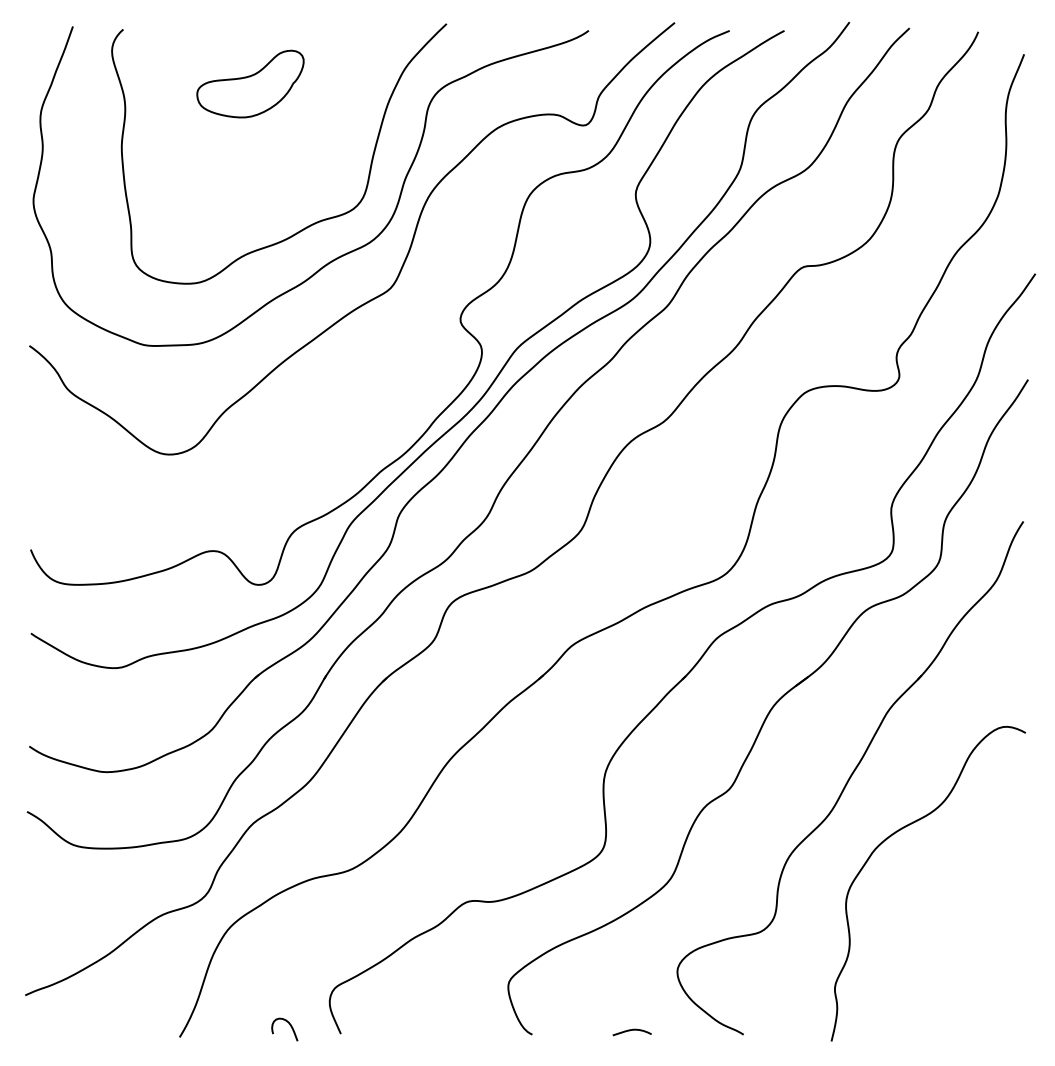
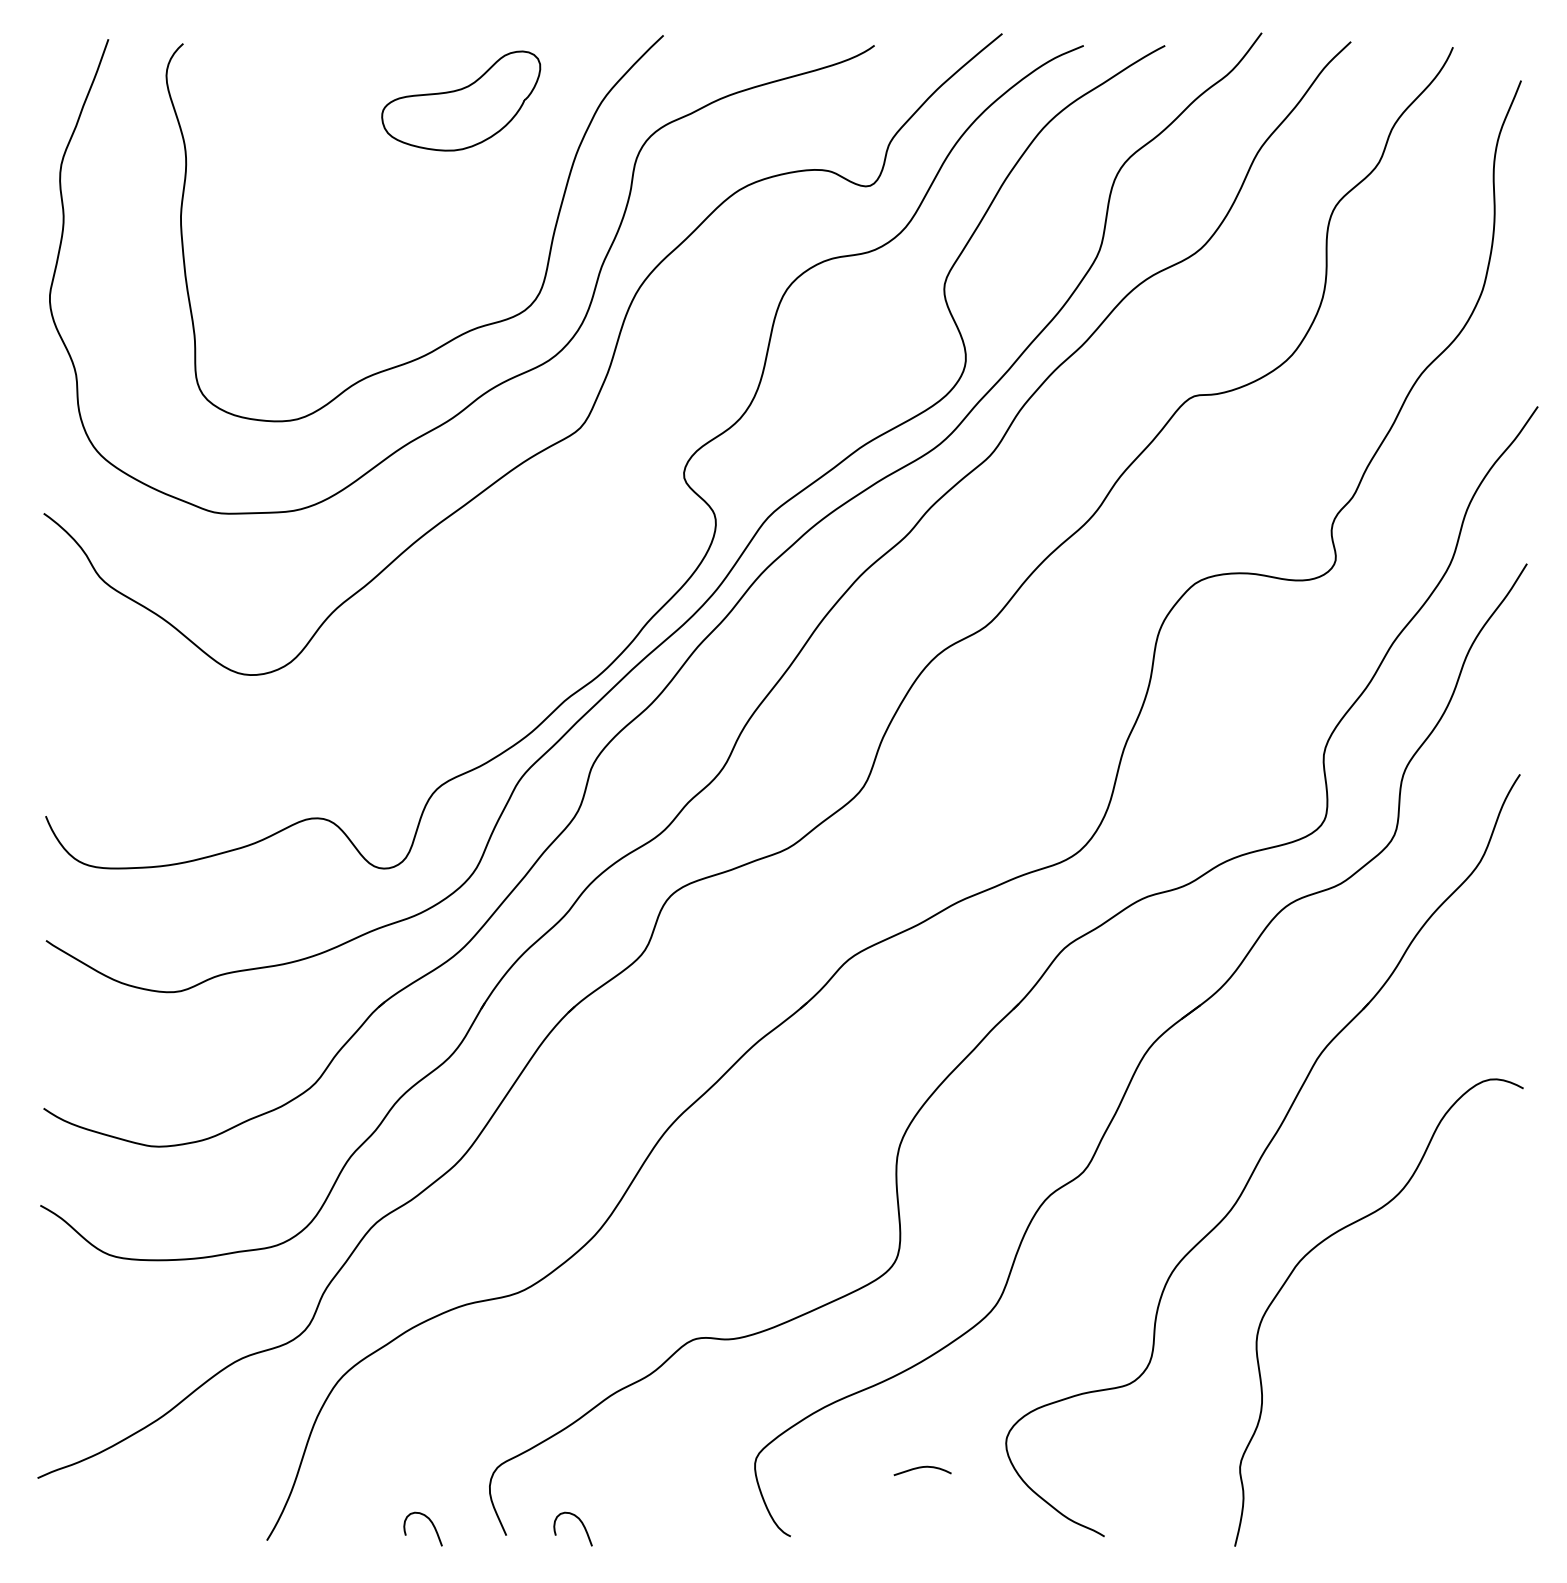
part: (250, 83) -> (461, 100), moved
curve: (390, 1025) -> (580, 1522), added
curve: (630, 1031) -> (920, 1469), moved

